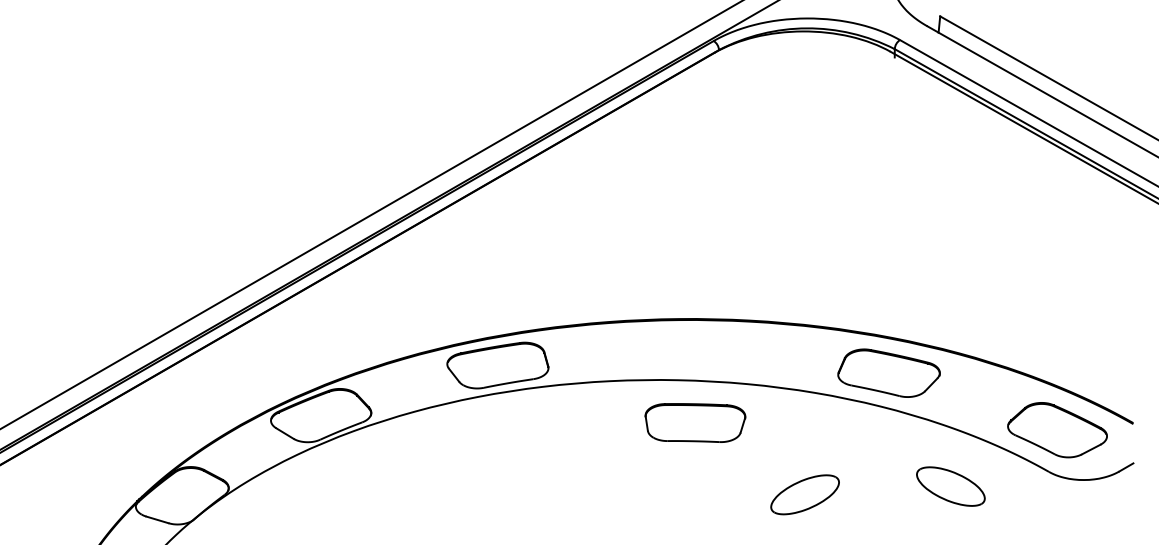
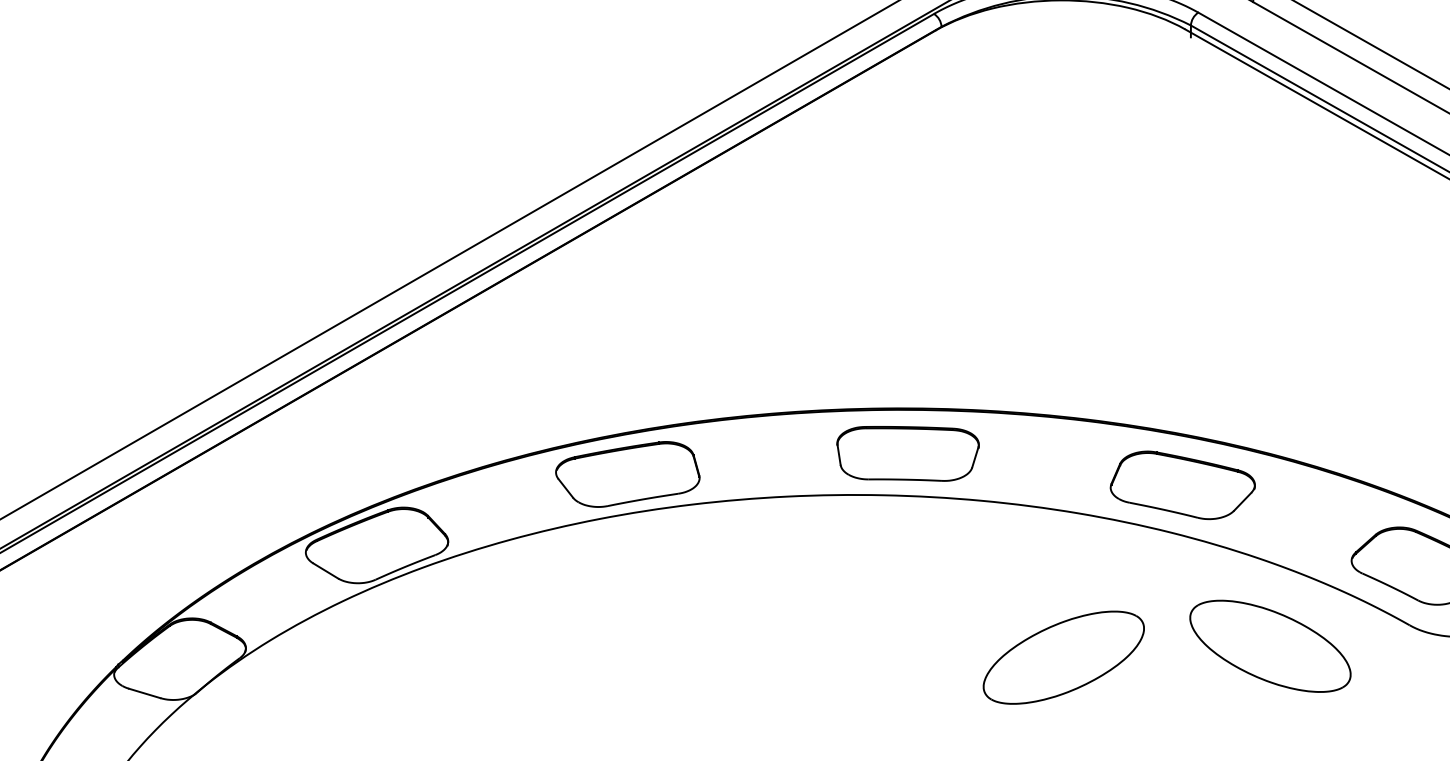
part: (695, 422) -> (908, 453), moved
part: (950, 486) -> (1269, 646), size x1.67
part: (804, 494) -> (1062, 657), size x1.67

